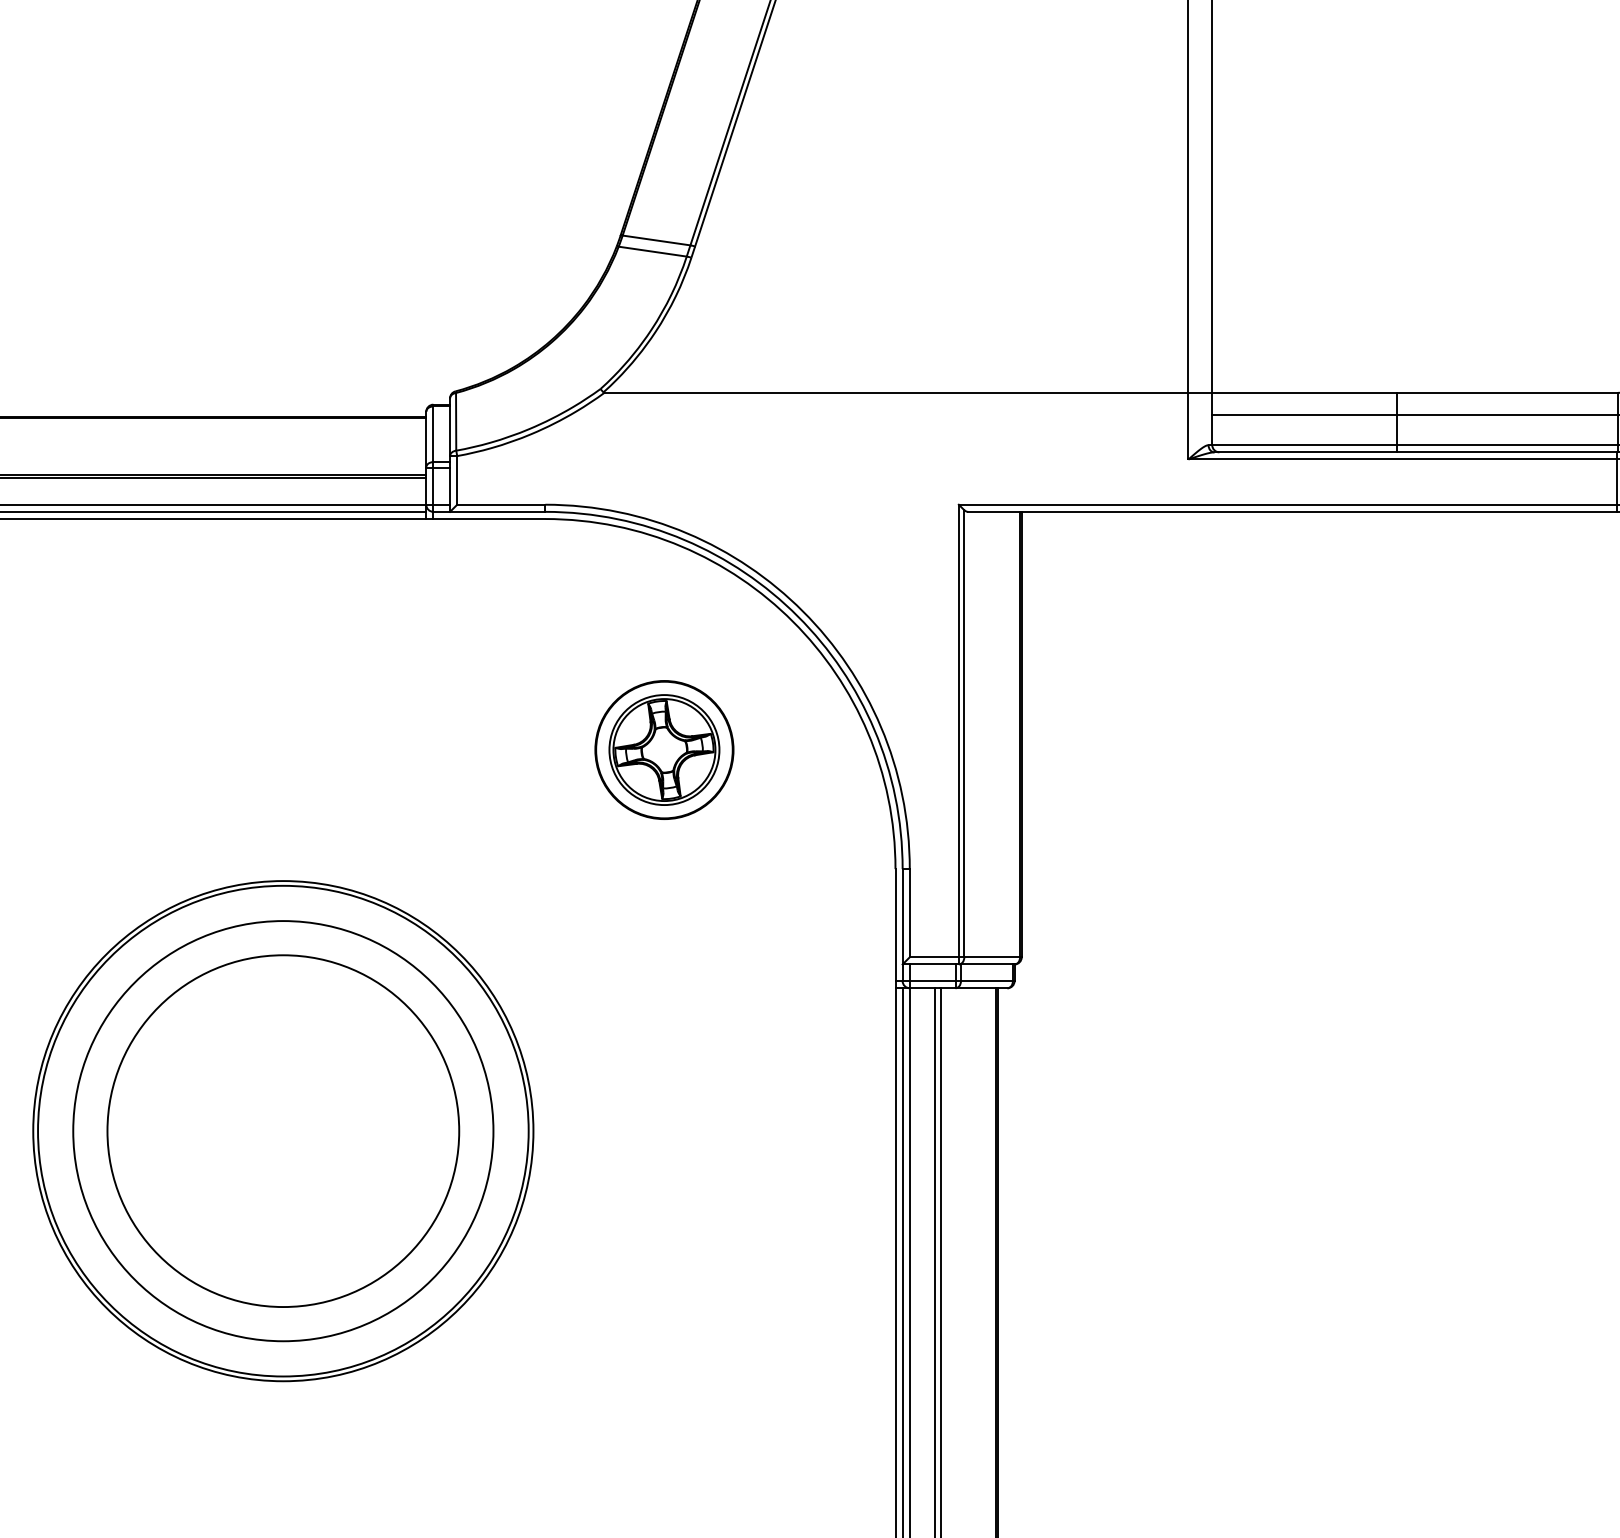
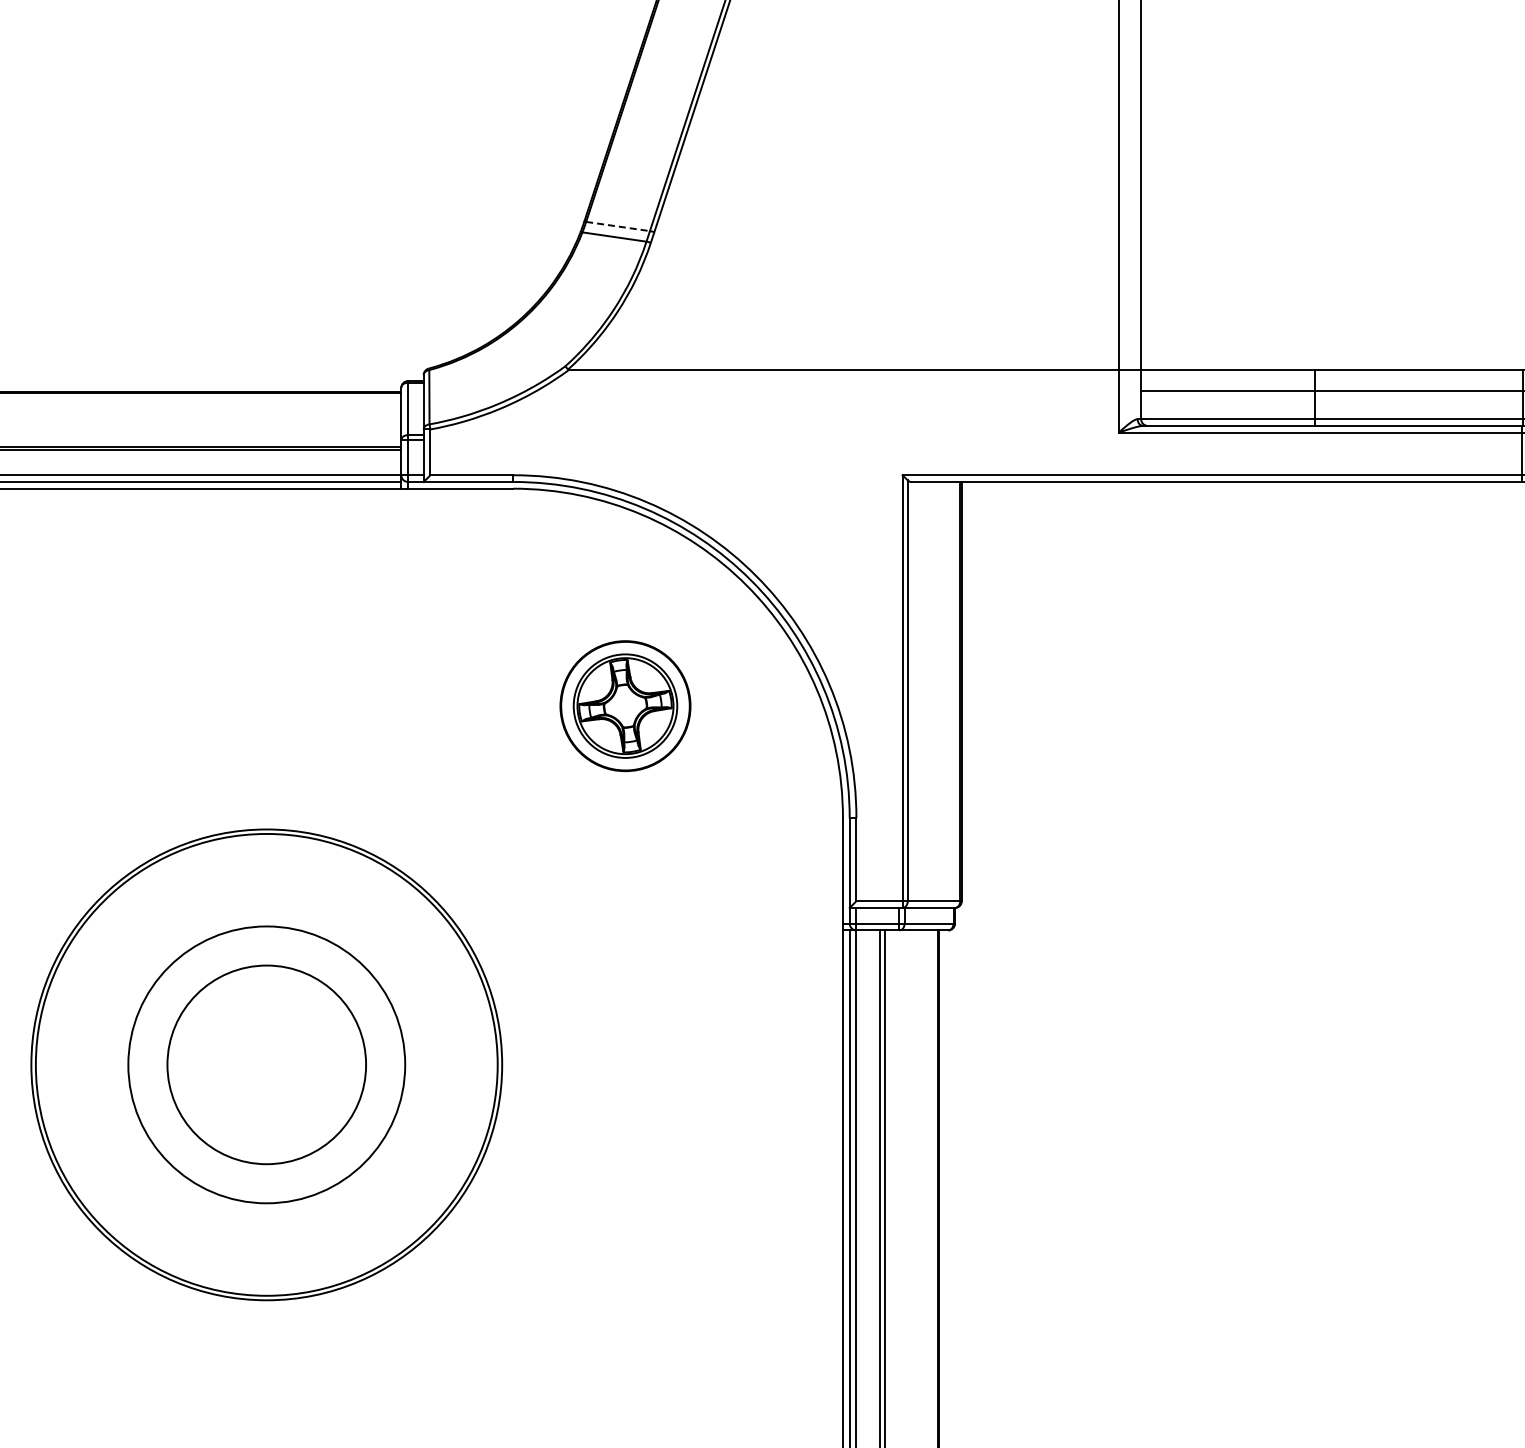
line: (657, 240) -> (618, 226), solid -> dashed
circle: (283, 1130) -> (266, 1064), size x0.6
circle: (283, 1130) -> (266, 1064), size x0.7

